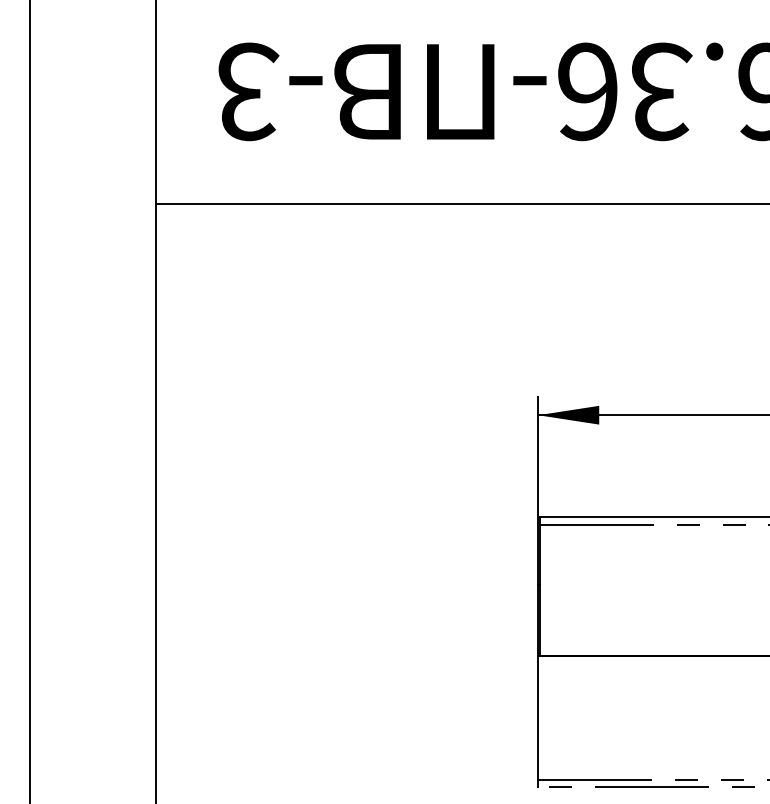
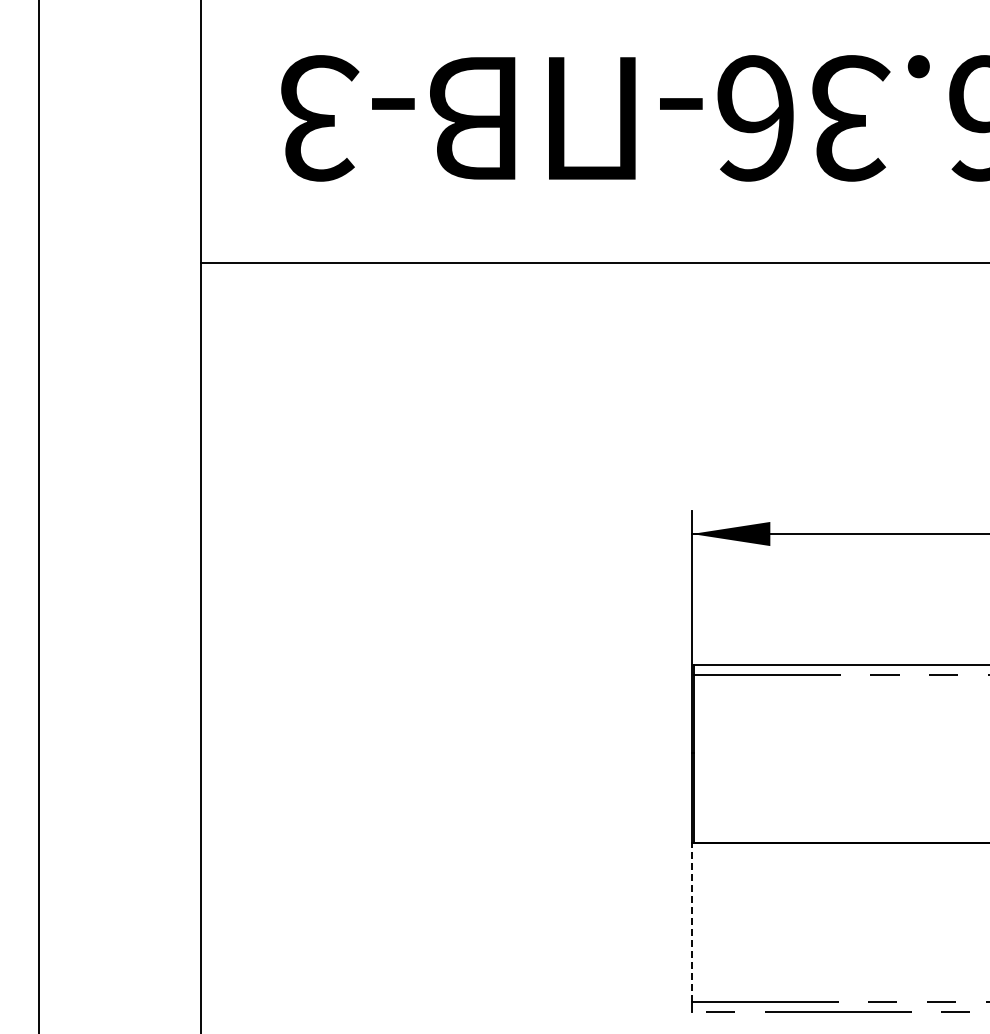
line: (537, 717) -> (691, 922), solid -> dashed

